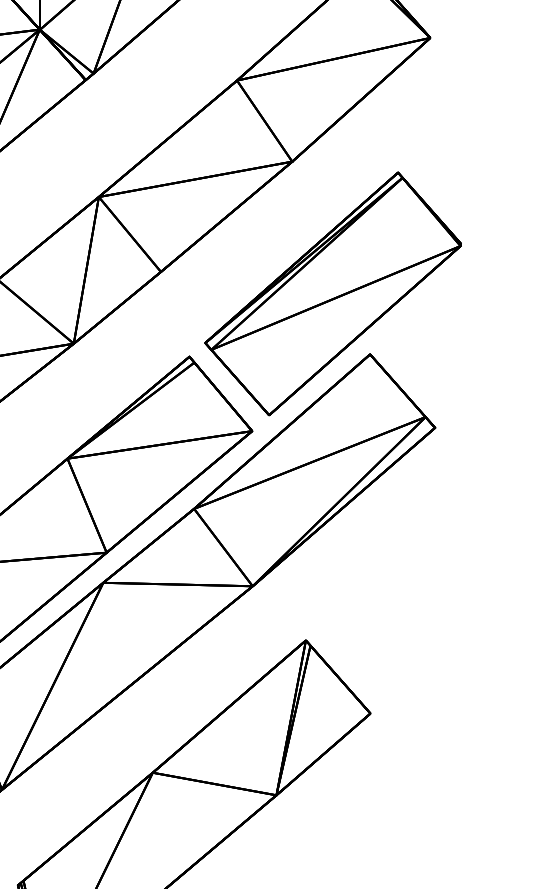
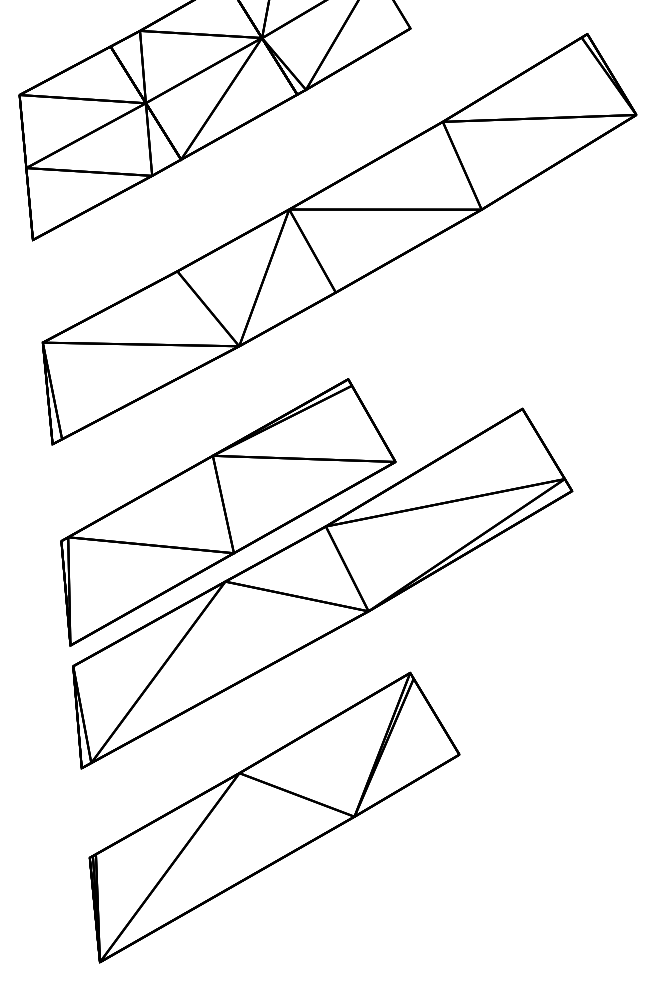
part: (332, 293) -> (497, 343), removed

